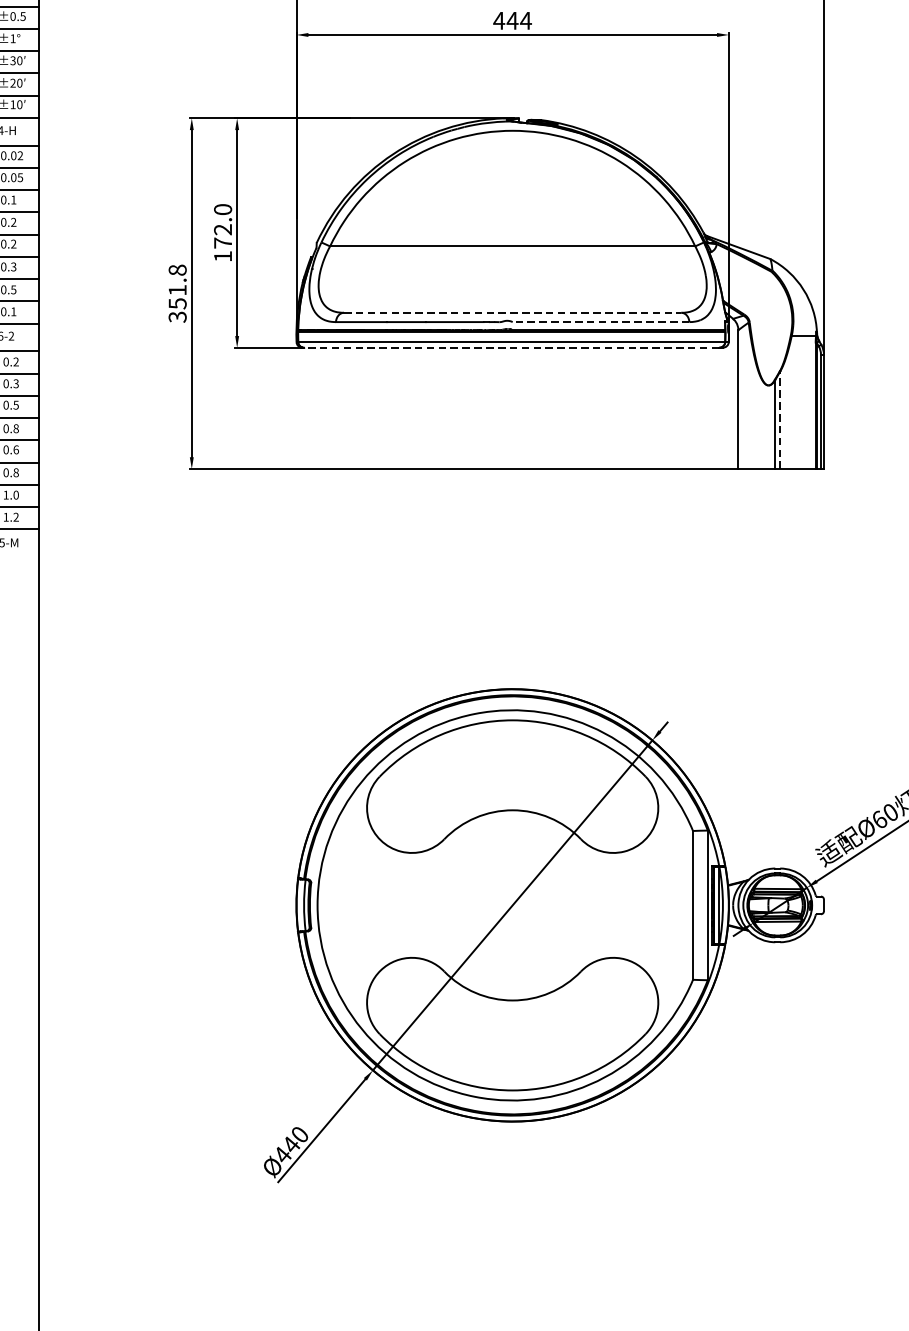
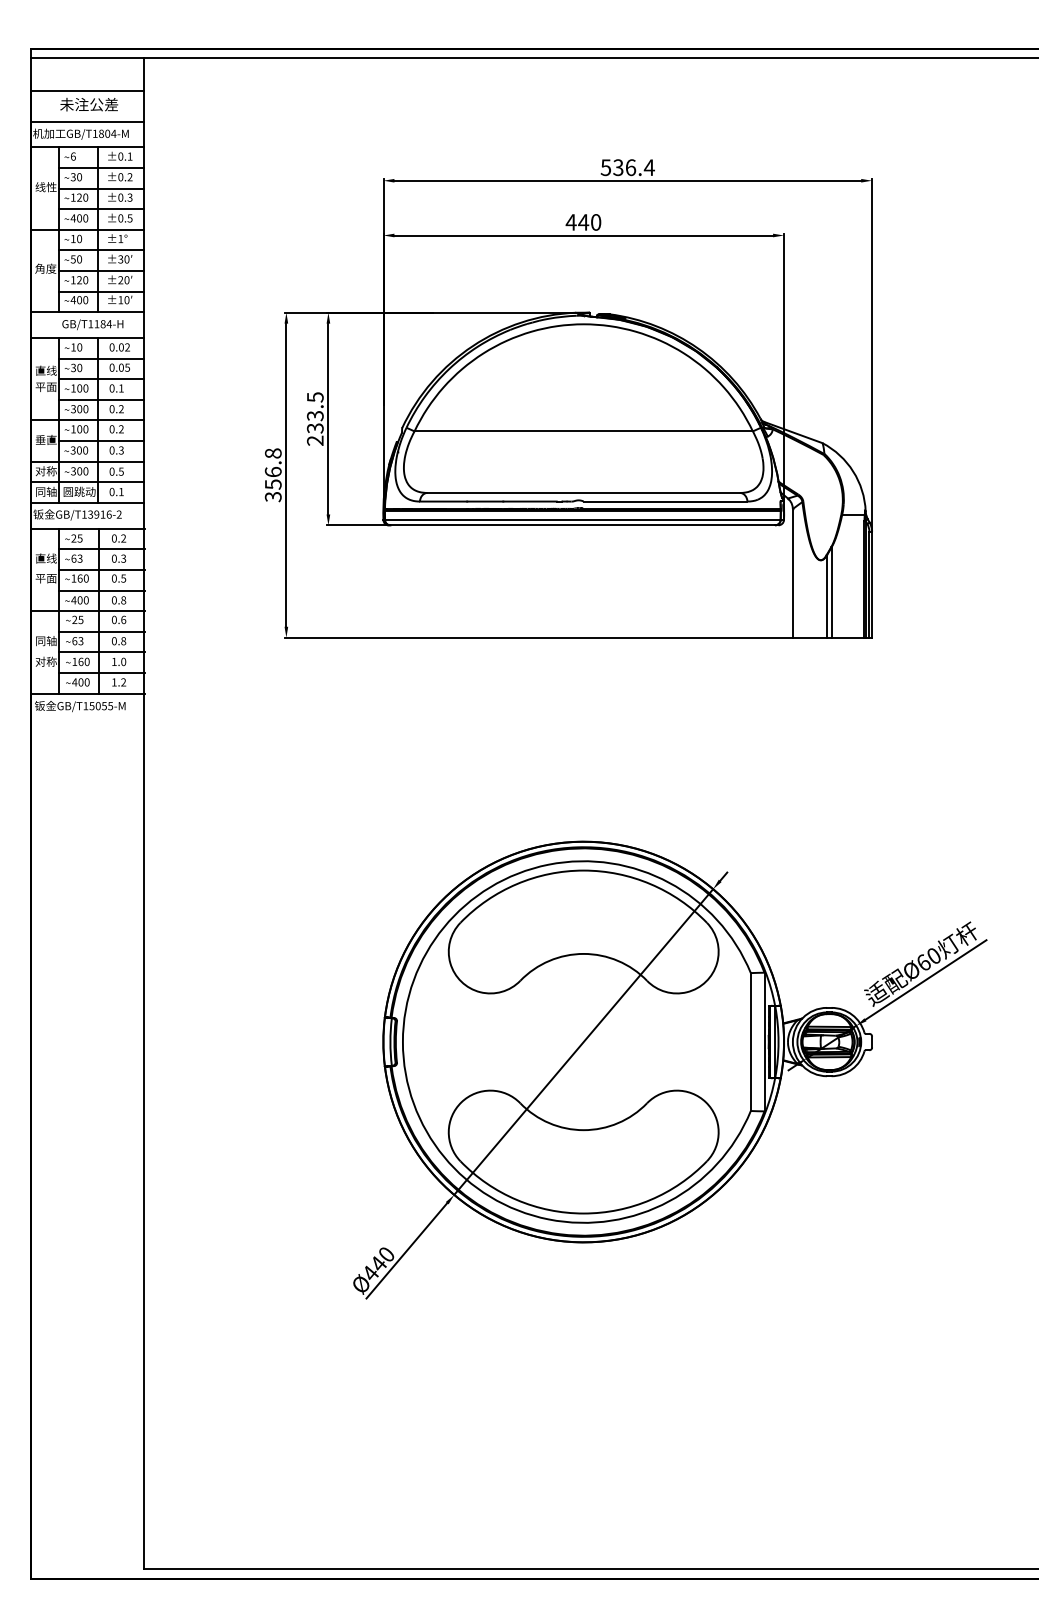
text: (525, 20) -> (595, 222), 444 -> 440
text: (222, 232) -> (314, 418), 172.0 -> 233.5
text: (176, 289) -> (272, 471), 351.8 -> 356.8
line: (513, 312) -> (584, 492), dashed -> solid
line: (600, 322) -> (665, 501), dashed -> solid
line: (511, 347) -> (582, 525), dashed -> solid
line: (780, 420) -> (831, 592), dashed -> solid

